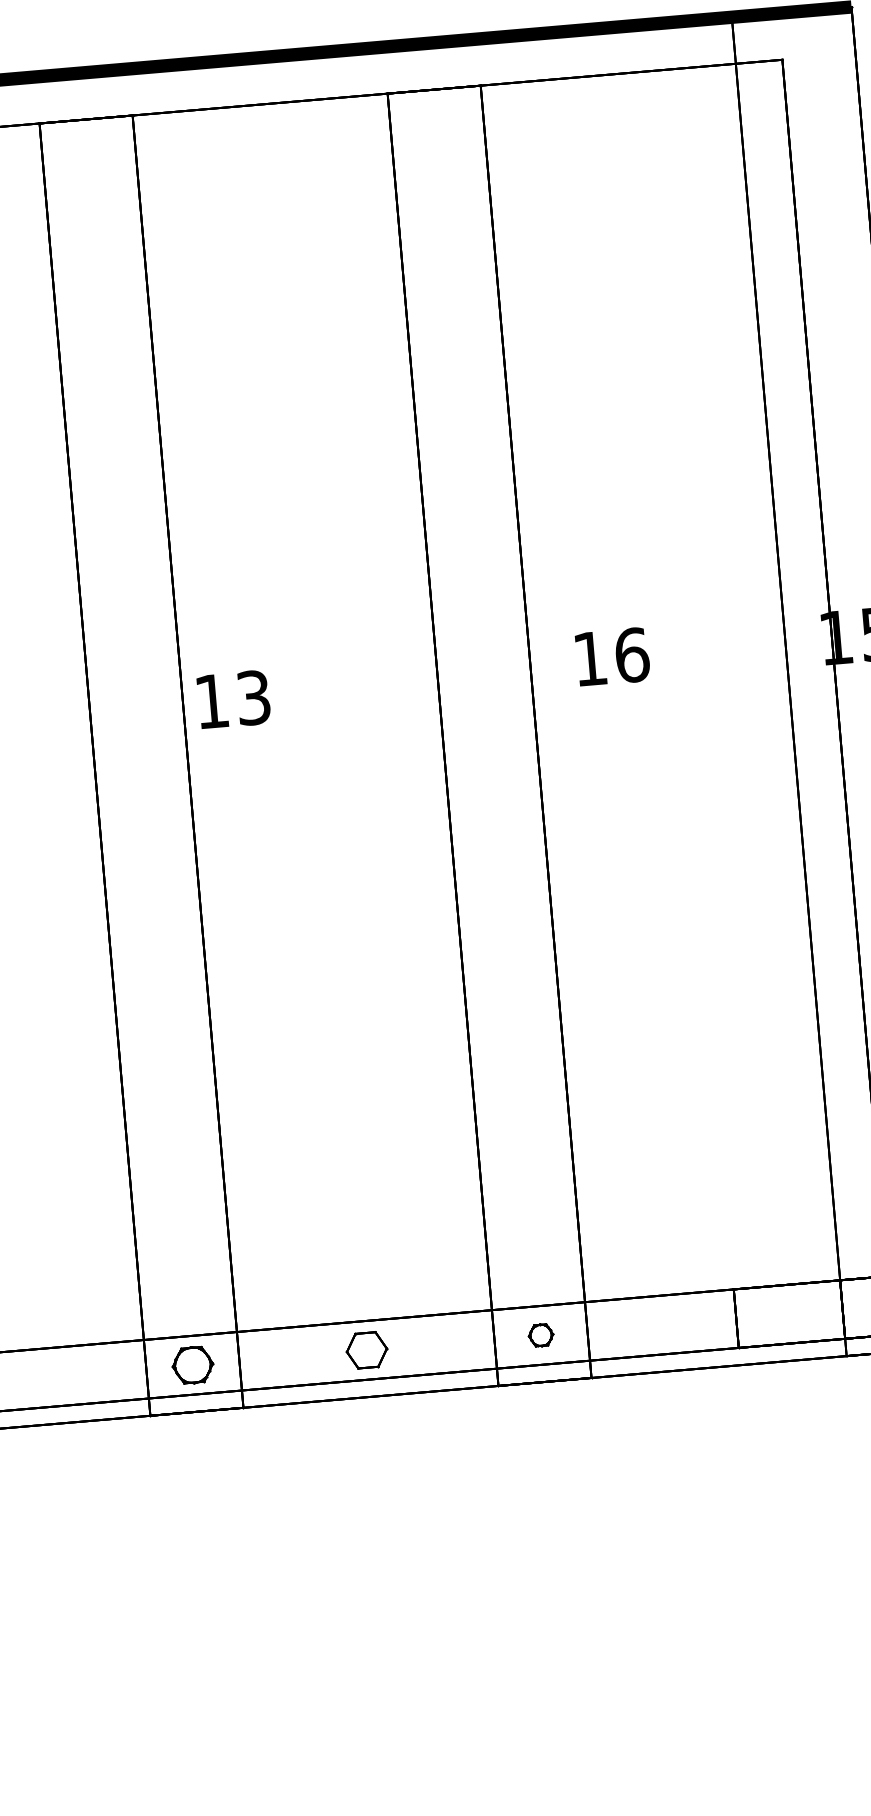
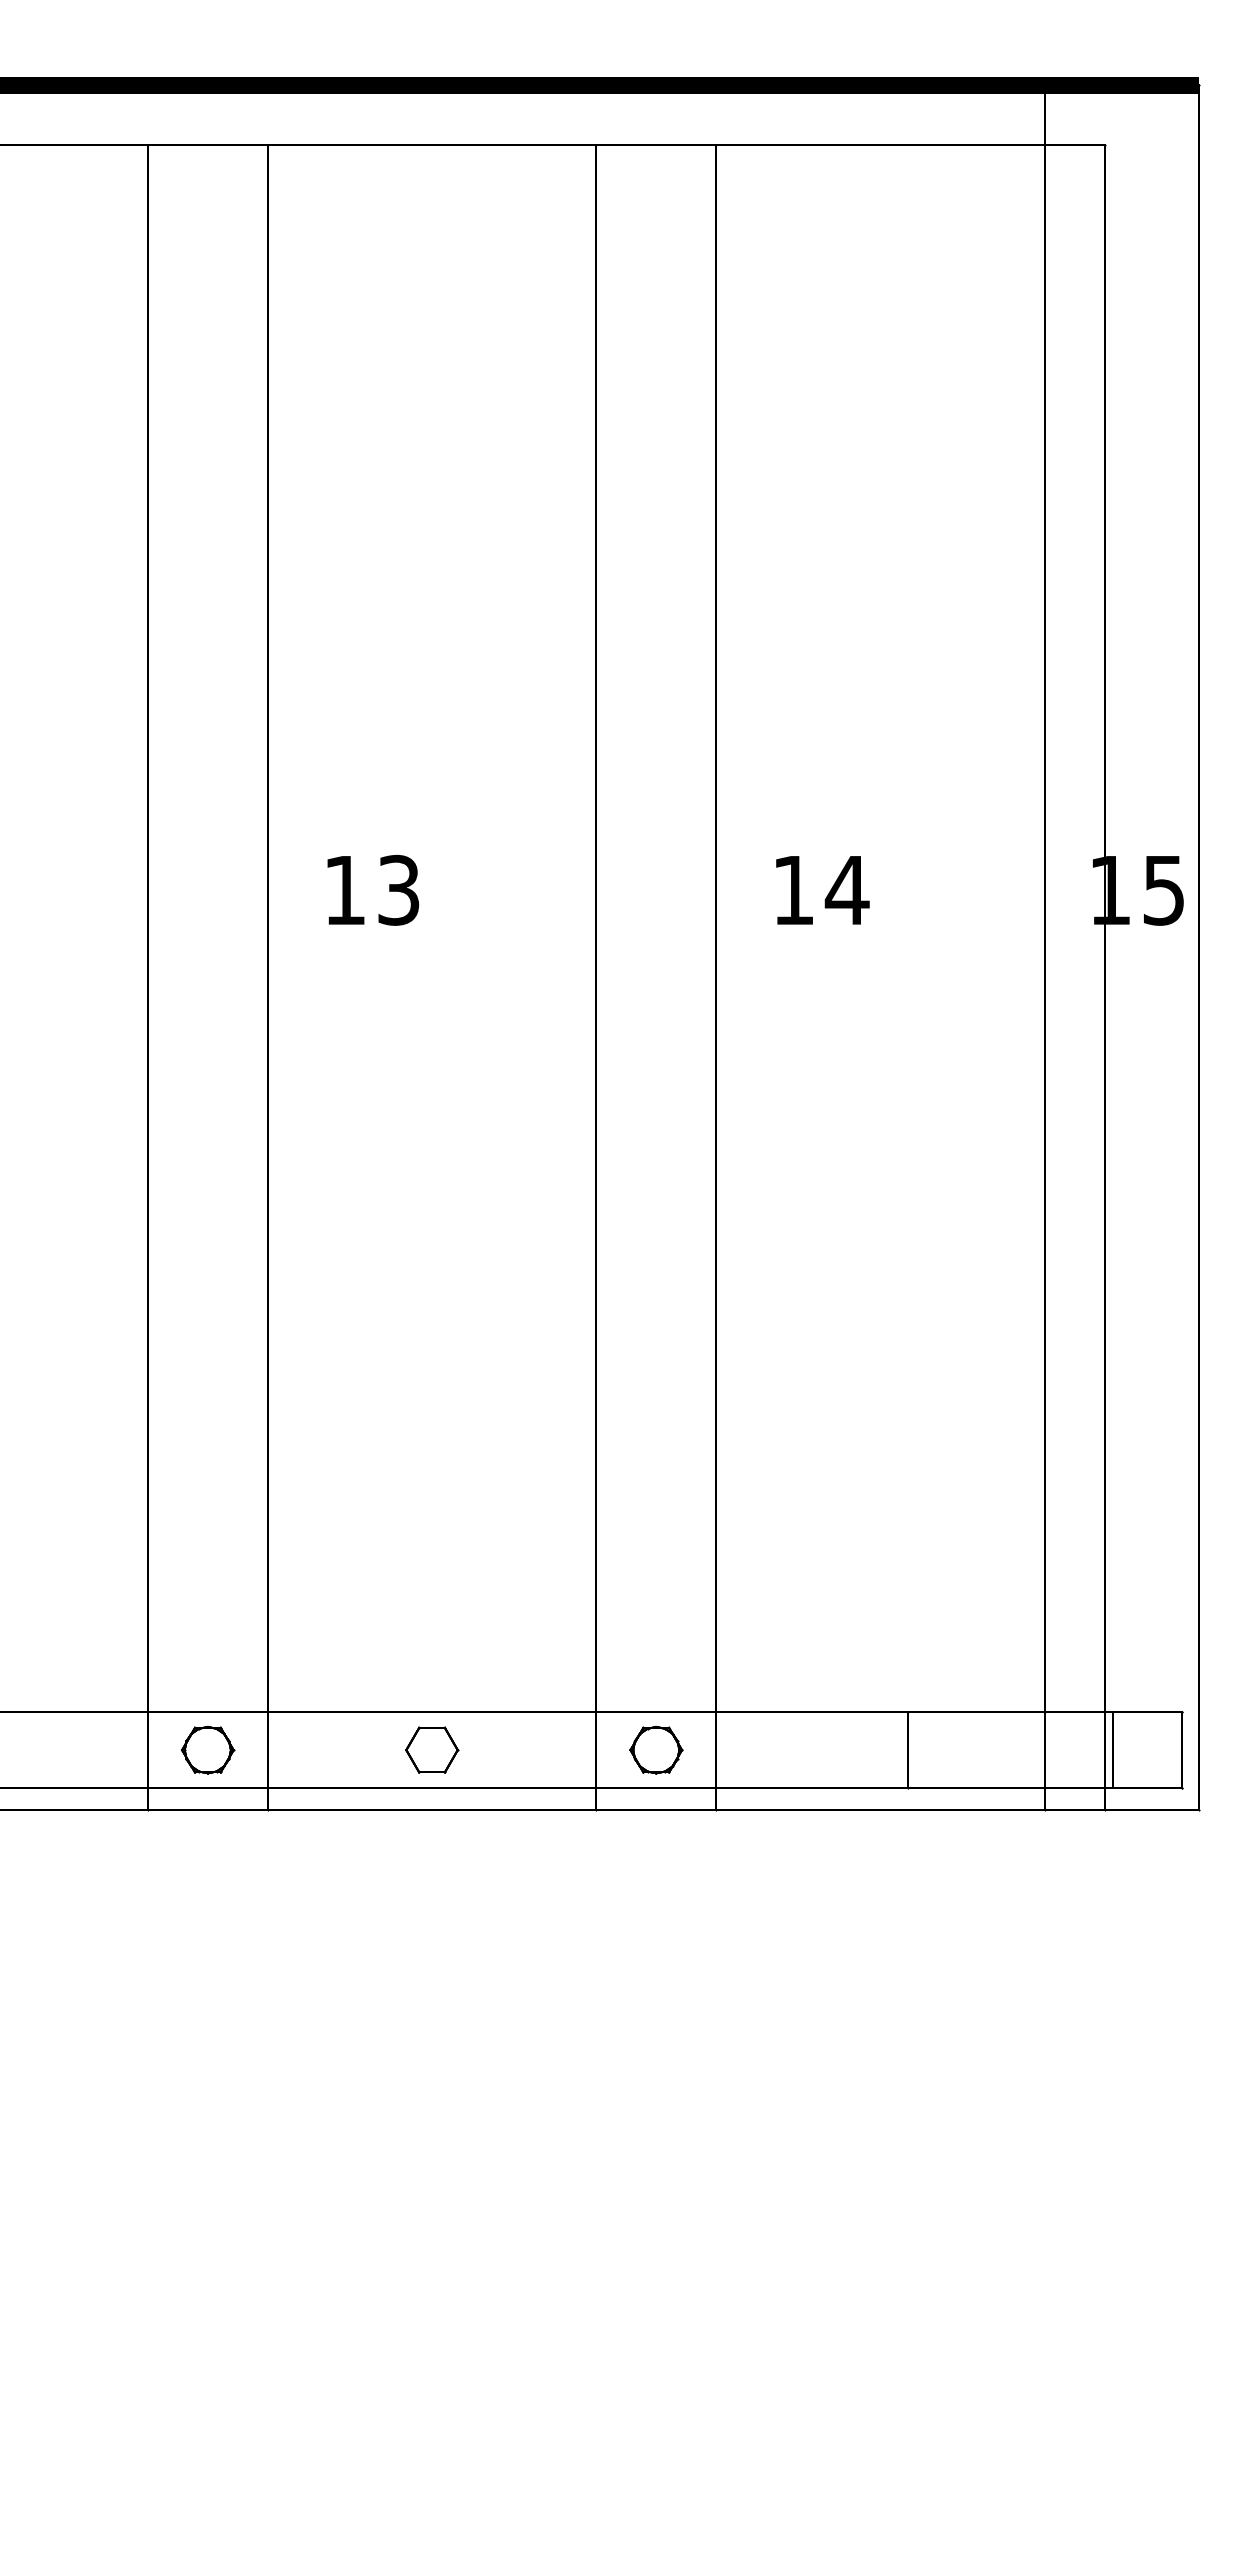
text: (631, 654) -> (846, 889), 16 -> 14
text: (234, 698) -> (373, 889), moved
part: (541, 1334) -> (656, 1749), size x1.67

